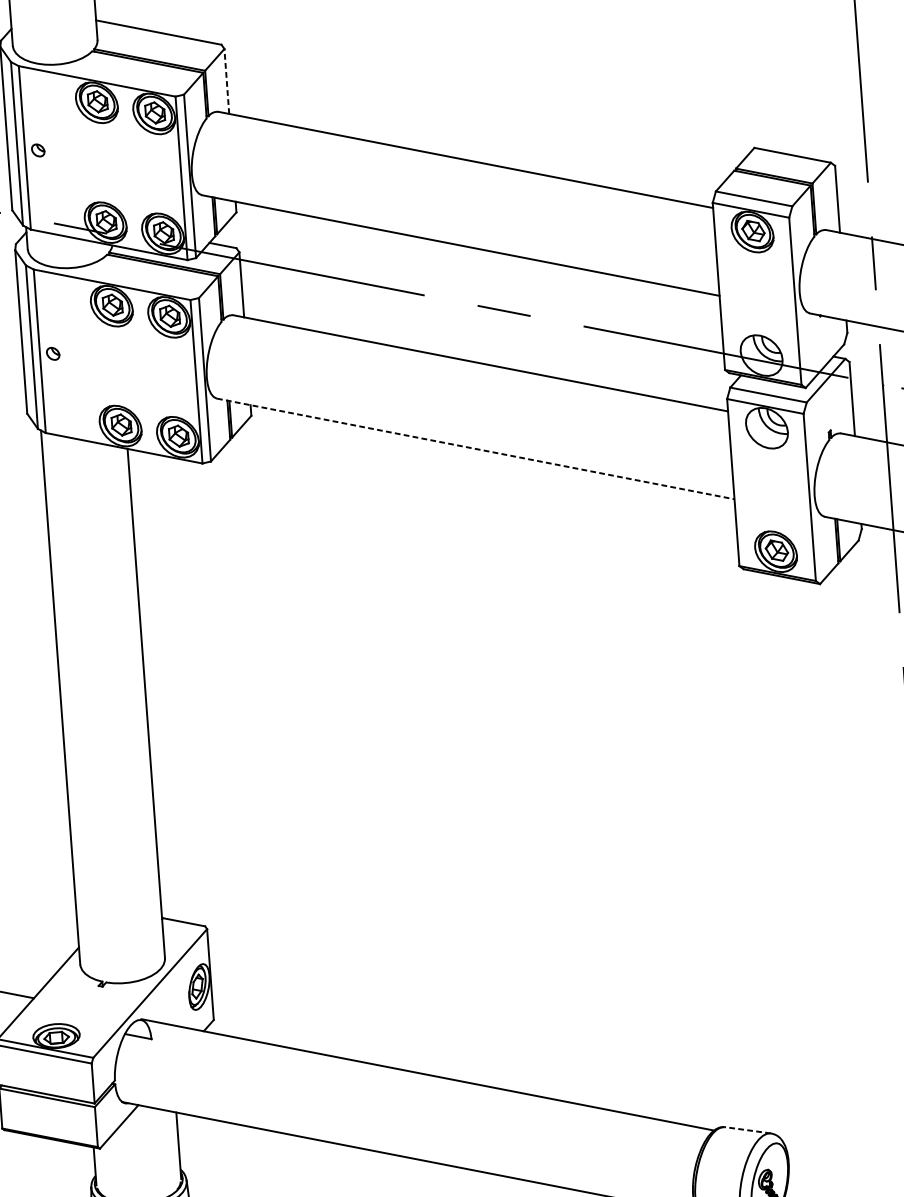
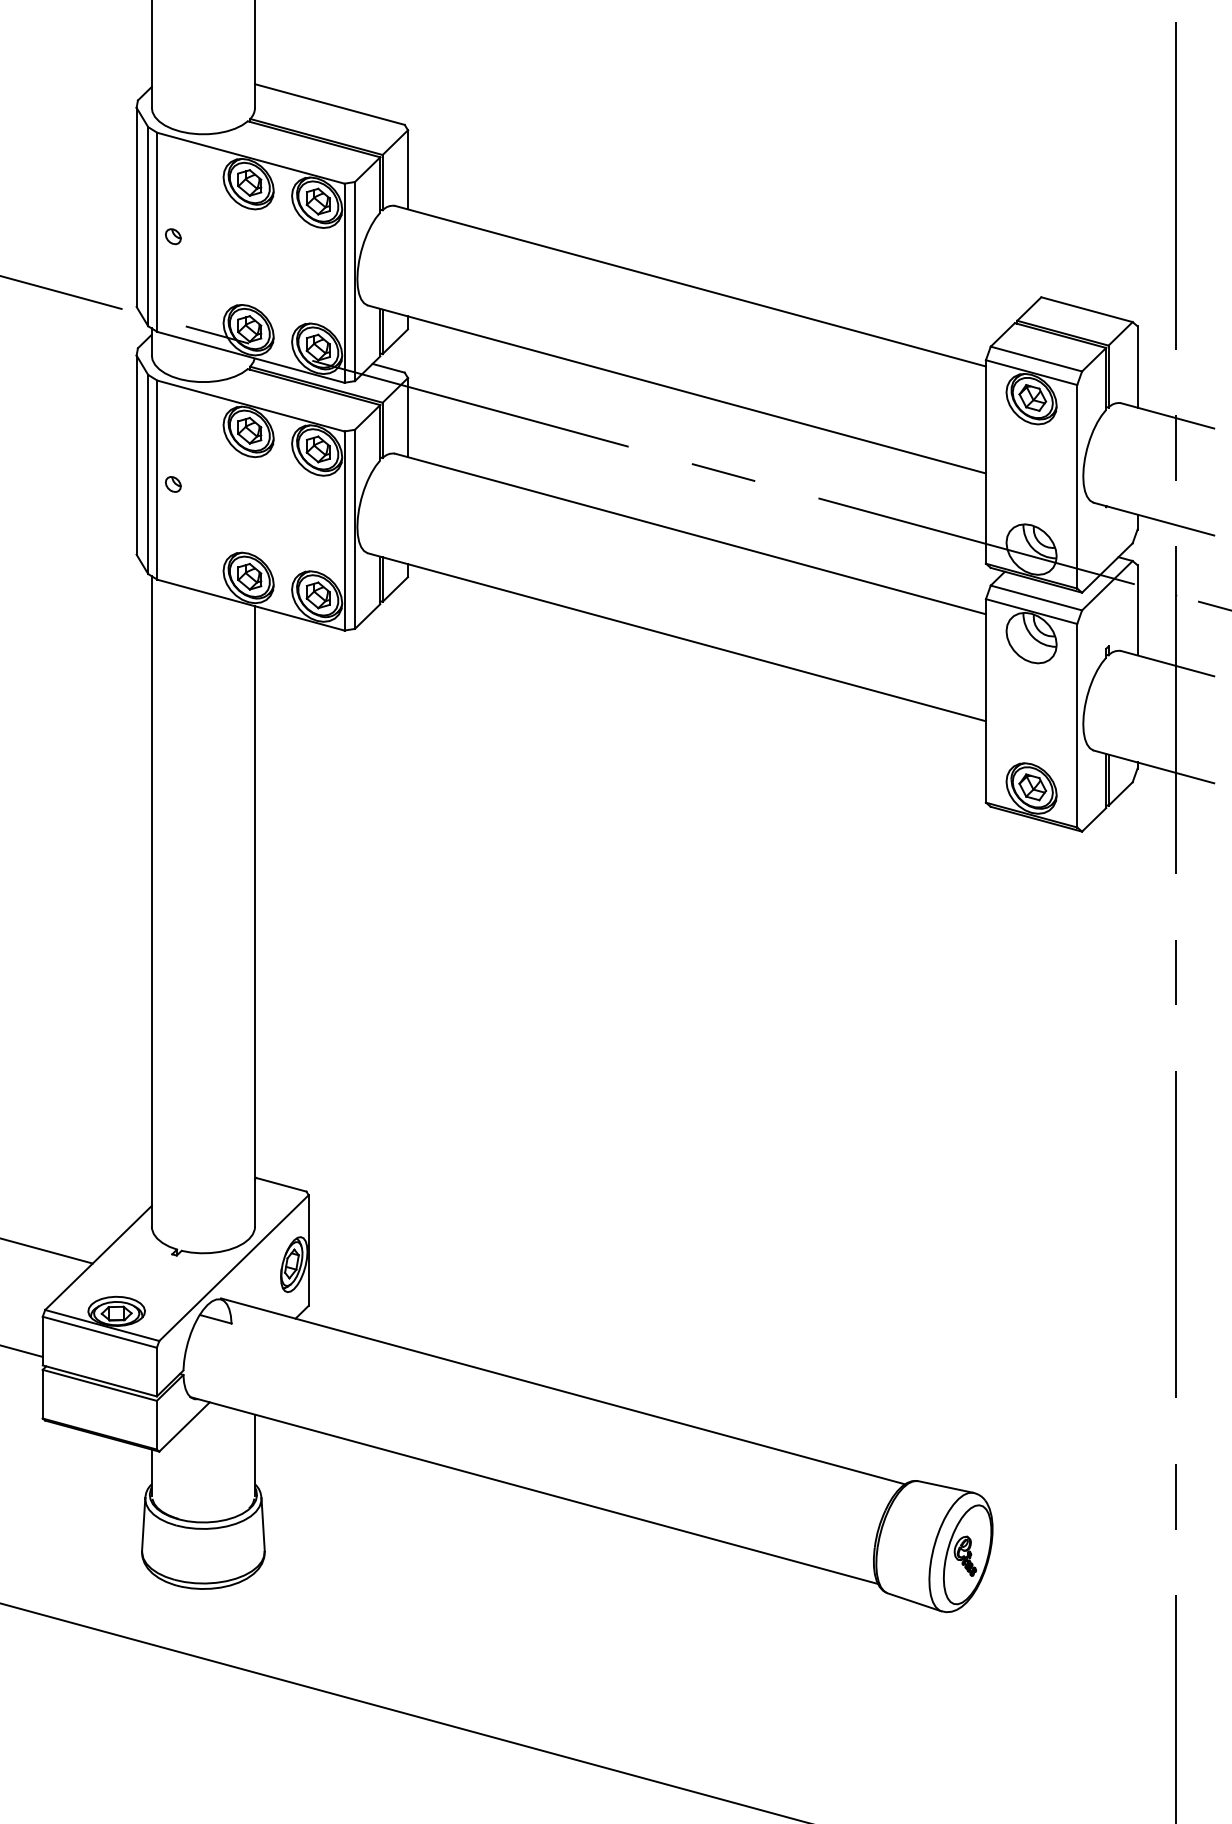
line: (226, 81) -> (407, 169), dashed -> solid
line: (476, 449) -> (677, 637), dashed -> solid
line: (747, 1129) -> (945, 1486), dashed -> solid

